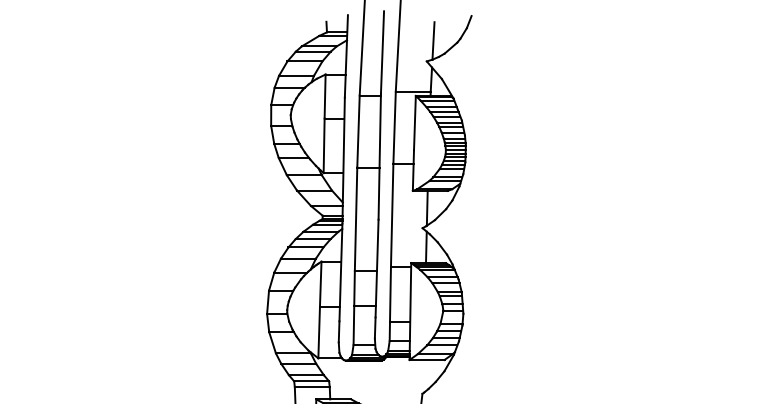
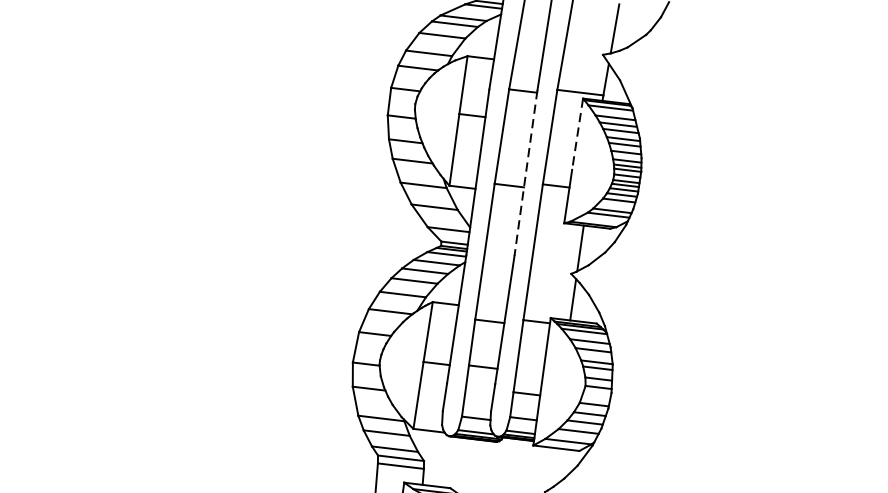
line: (414, 123) -> (576, 134), solid -> dashed
line: (379, 156) -> (525, 172), solid -> dashed

